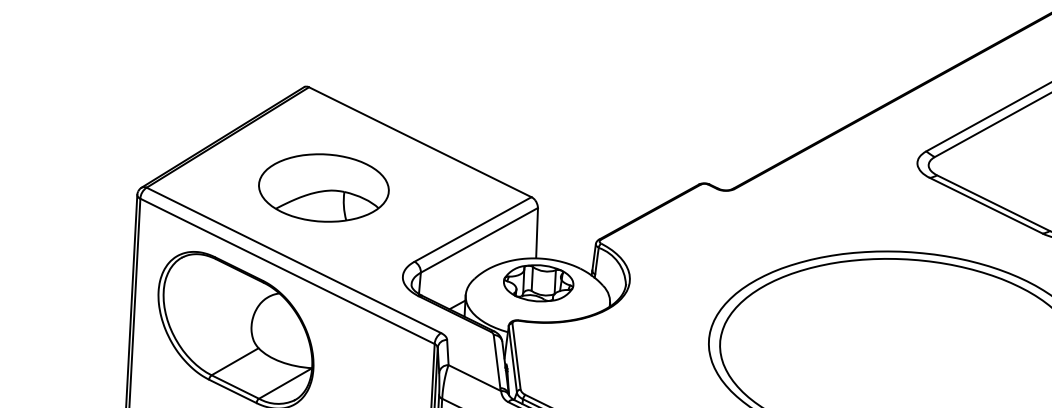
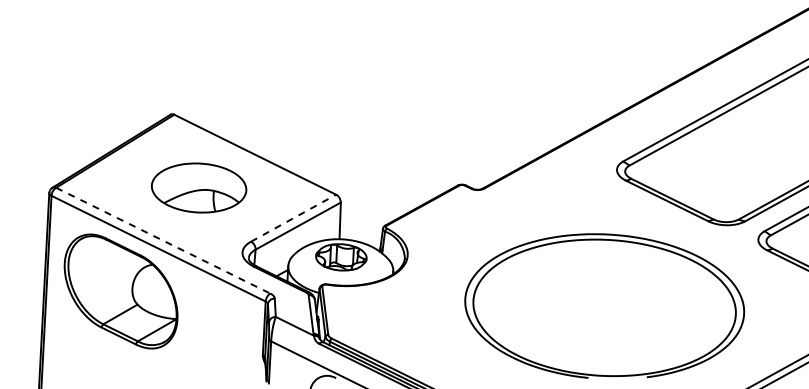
part: (324, 187) -> (199, 187), moved
line: (472, 229) -> (293, 218), solid -> dashed
line: (294, 260) -> (163, 240), solid -> dashed

